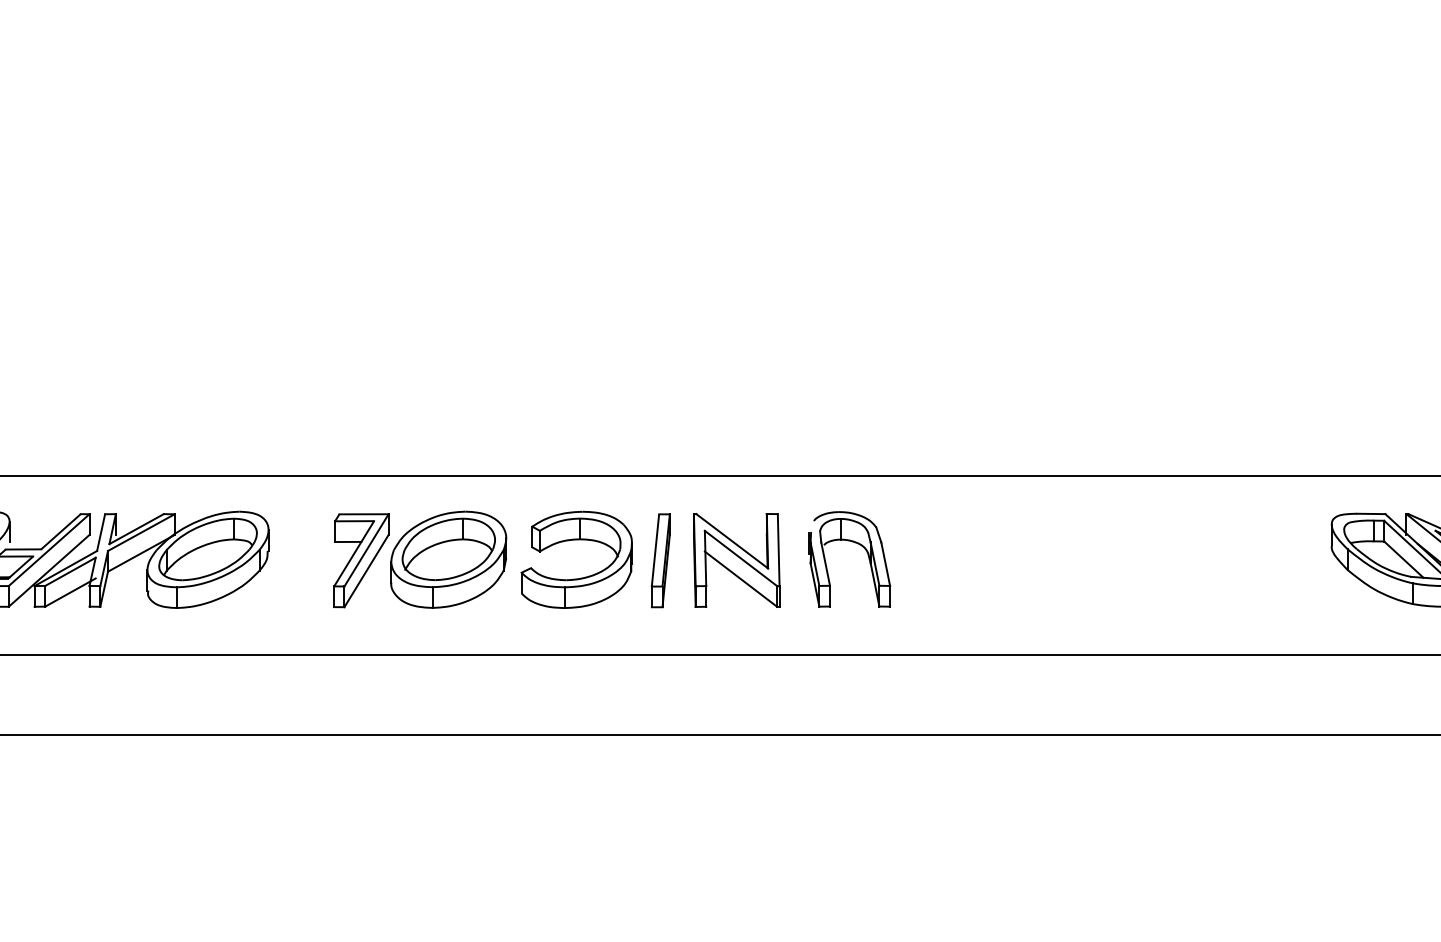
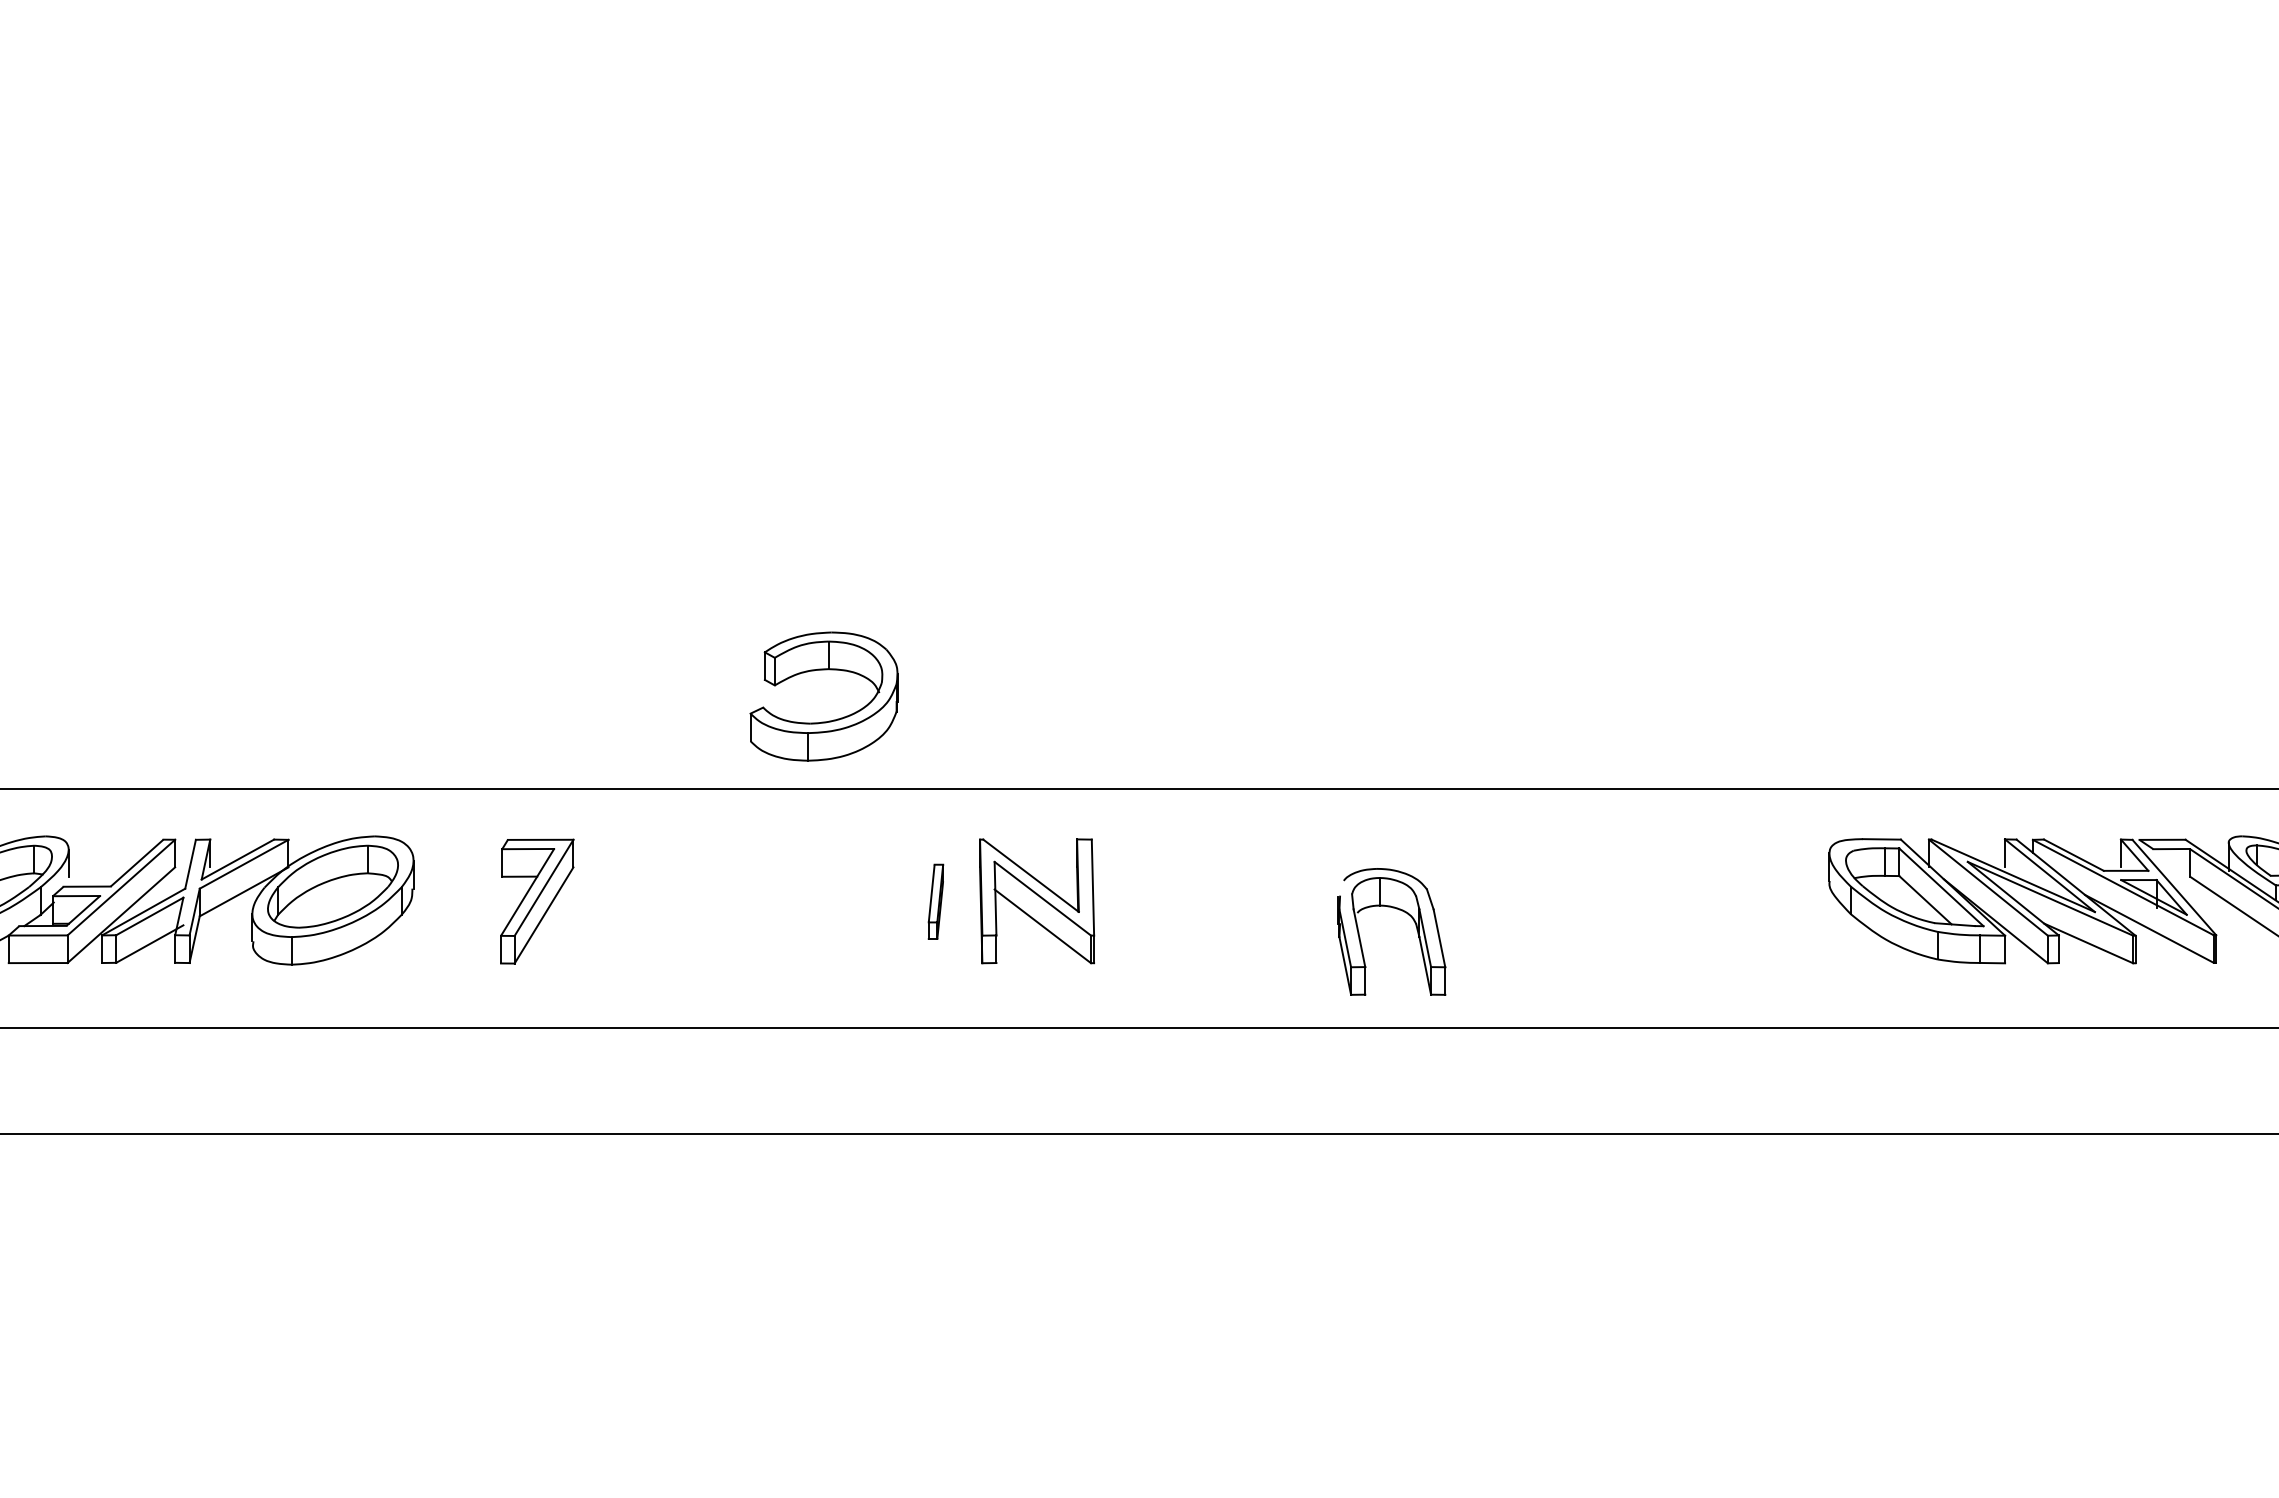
part: (855, 543) -> (1399, 910), moved
part: (448, 559) -> (653, 900), removed
part: (660, 560) -> (935, 901), size x0.6
part: (580, 577) -> (829, 720), moved

